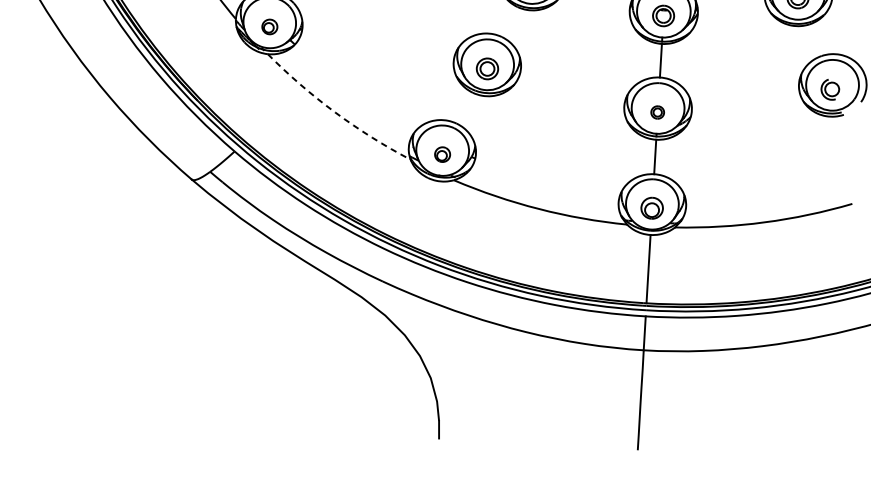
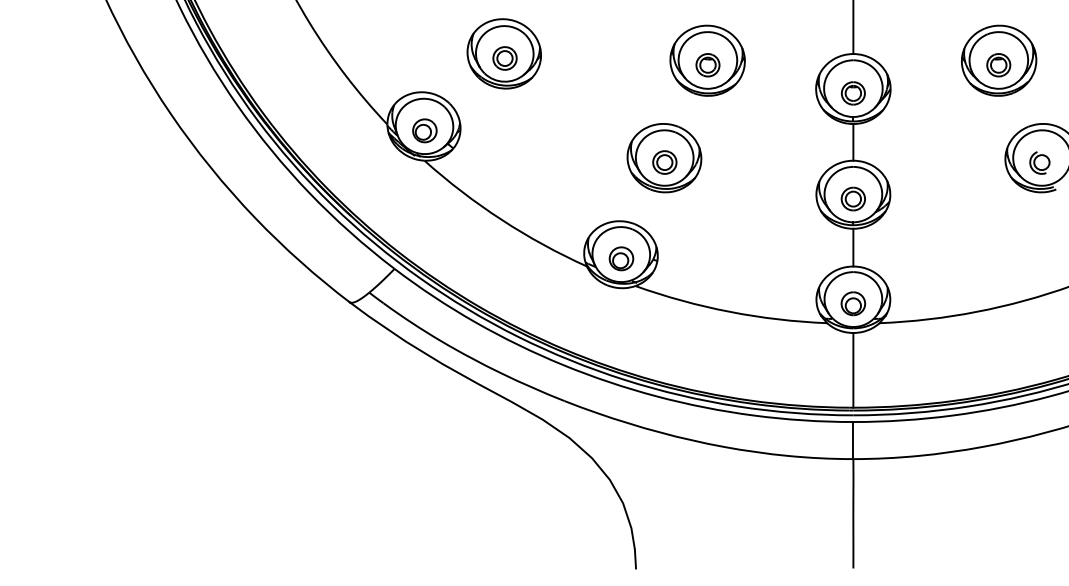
part: (269, 26) -> (424, 130), size x1.43
part: (657, 111) -> (852, 198), size x1.67
arc: (335, 112) -> (501, 219), dashed -> solid
part: (442, 154) -> (621, 258), size x1.43

